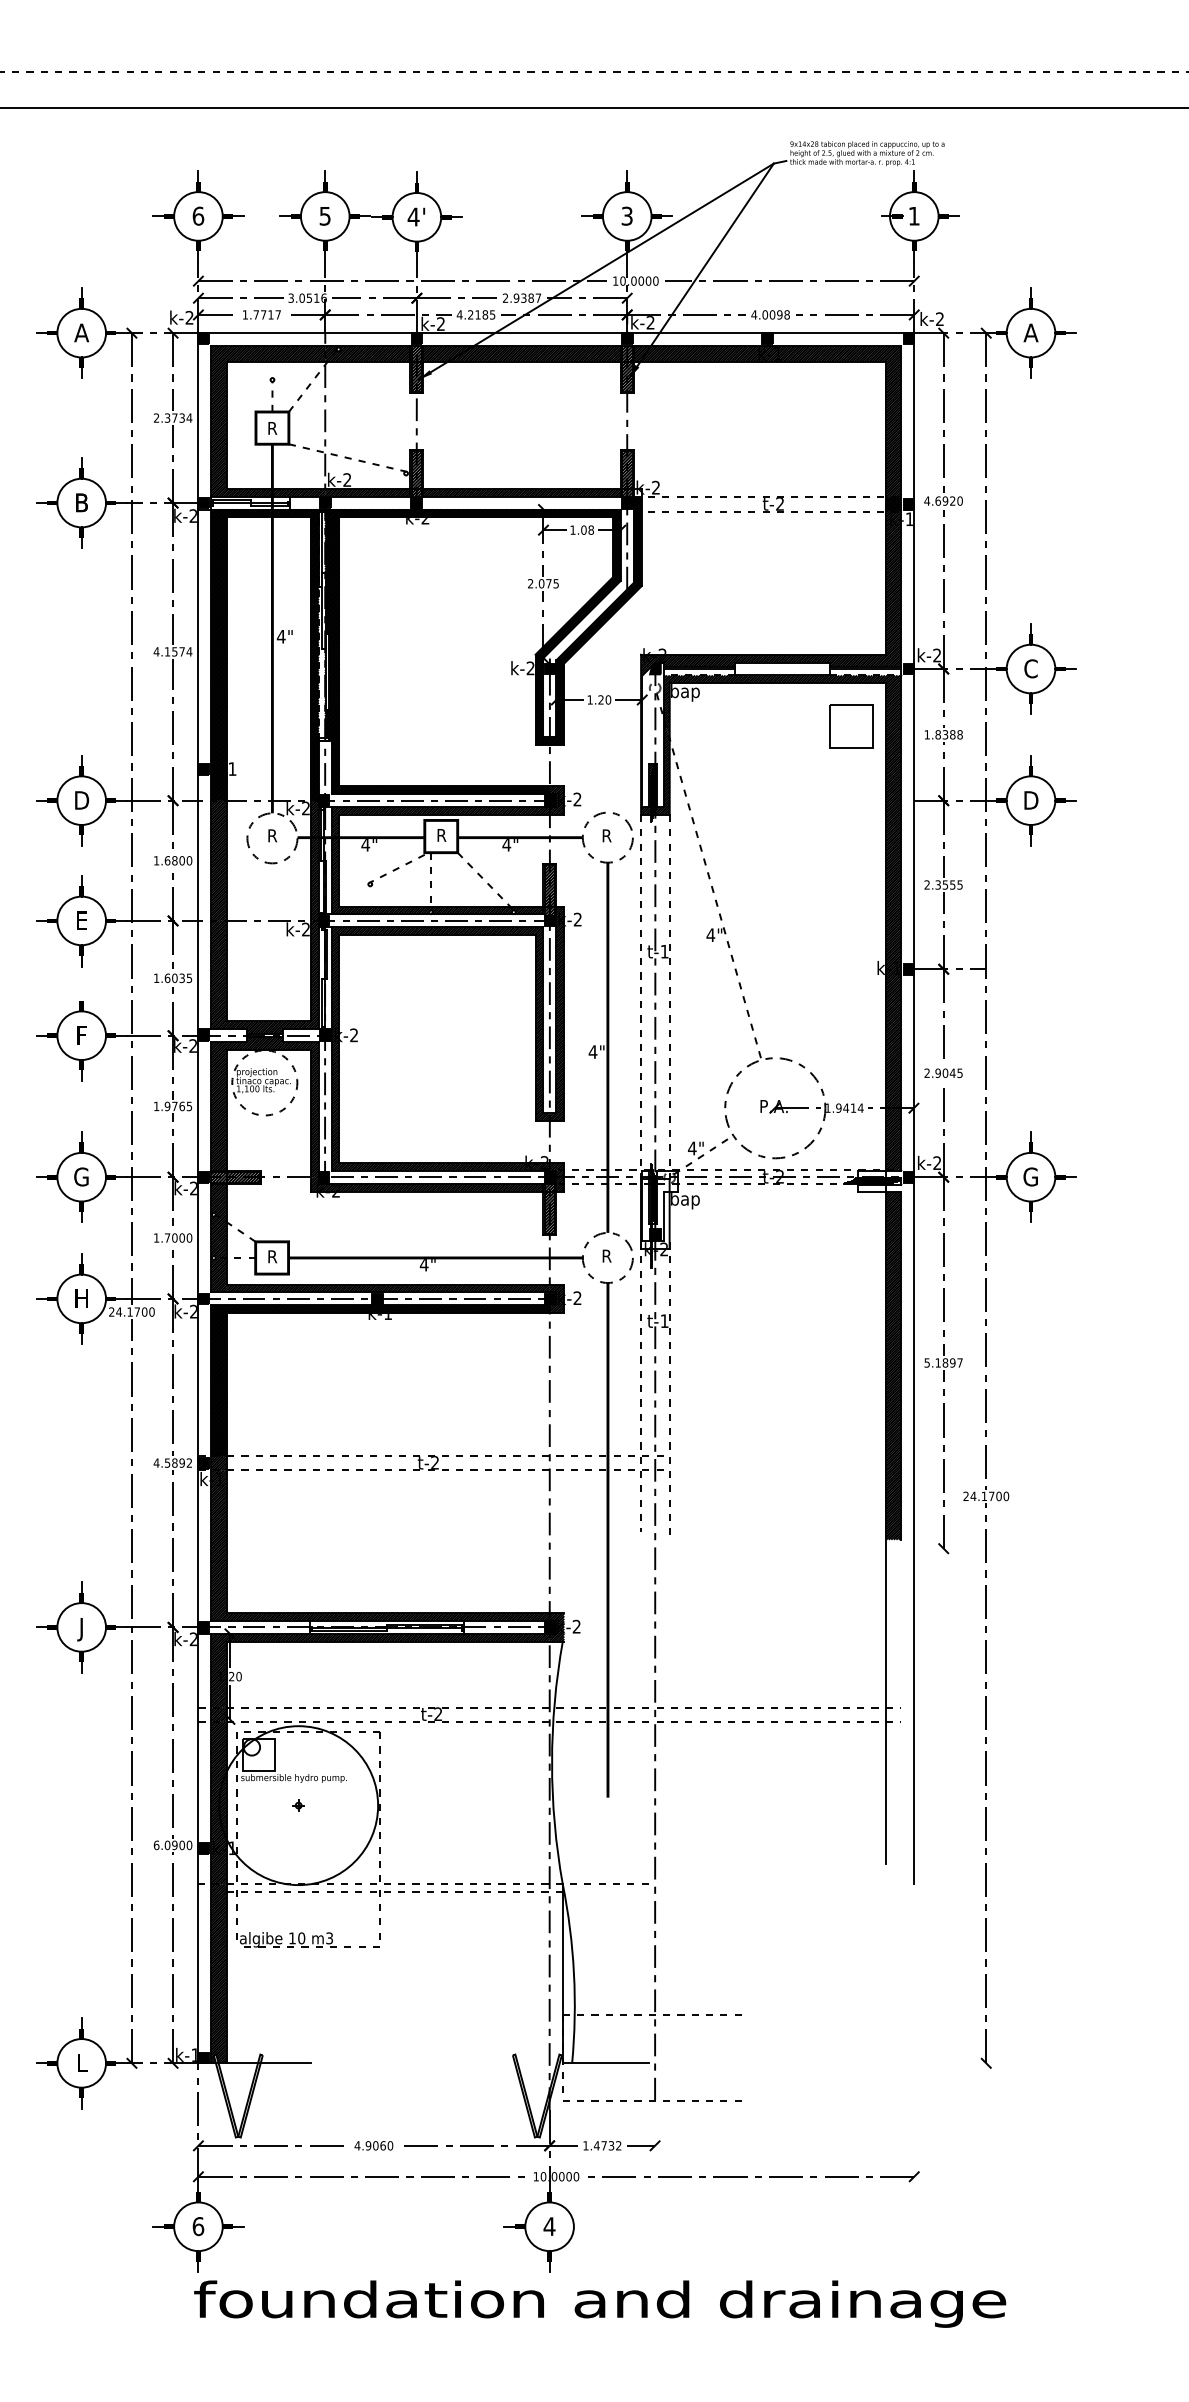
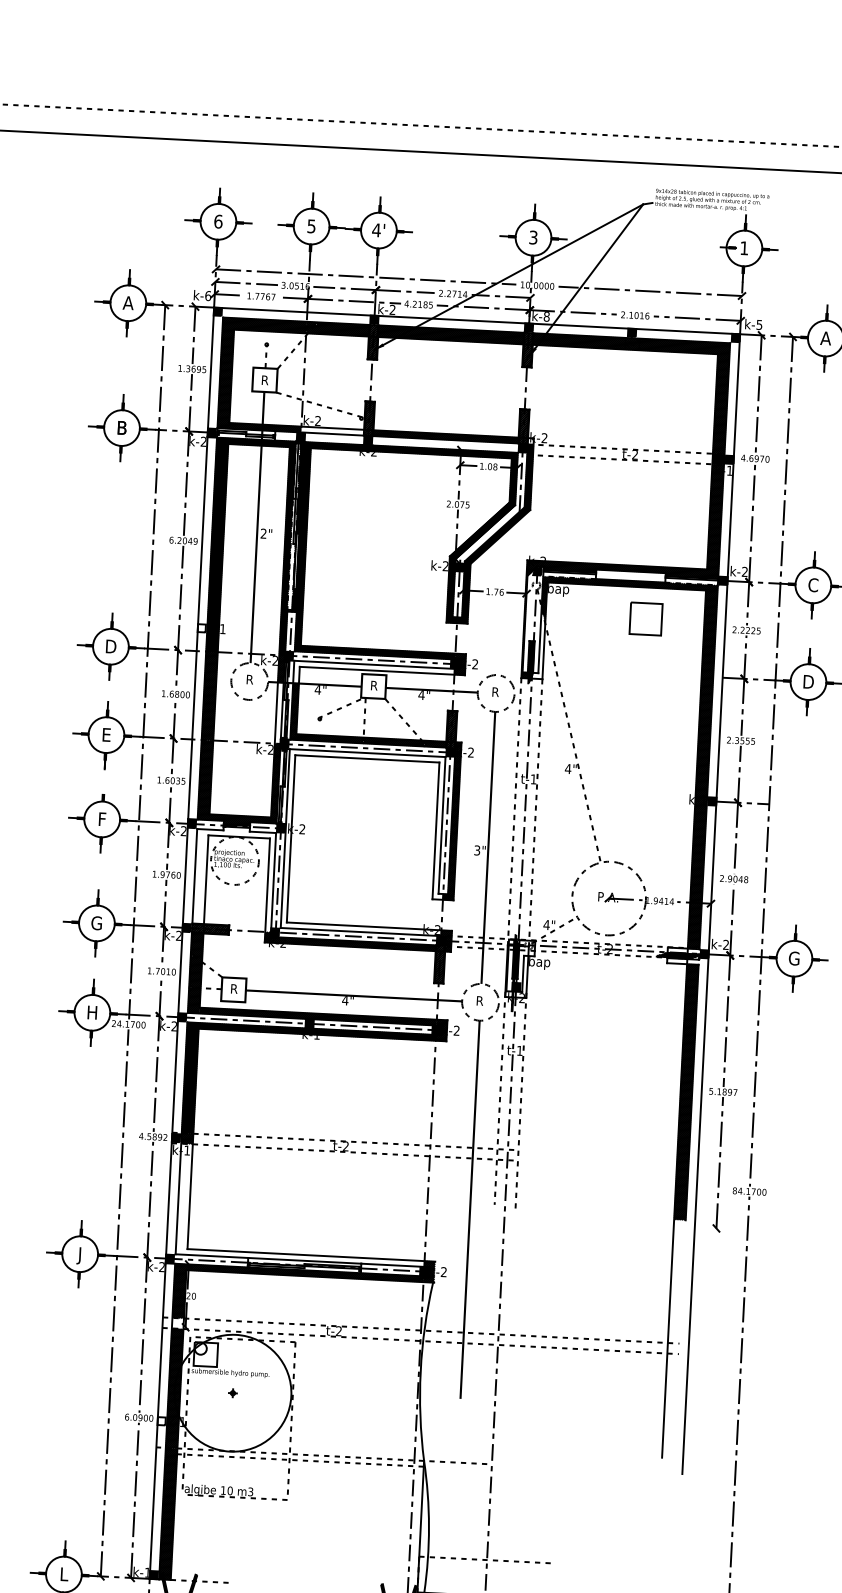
text: (527, 297) -> (457, 293), 2.9387 -> 2.2714
text: (270, 314) -> (267, 296), 1.7717 -> 1.7767
text: (770, 314) -> (635, 315), 4.0098 -> 2.1016
text: (189, 317) -> (208, 295), k-2 -> k-6
text: (939, 319) -> (759, 325), k-2 -> k-5
text: (650, 322) -> (546, 316), k-2 -> k-8
text: (172, 417) -> (191, 368), 2.3734 -> 1.3695
hatch: (367, 492) -> (332, 430), removed
text: (952, 500) -> (761, 458), 4.6920 -> 4.6970
text: (280, 636) -> (263, 533), 4" -> 2"
text: (172, 651) -> (183, 540), 4.1574 -> 6.2049
text: (604, 699) -> (498, 591), 1.20 -> 1.76
part: (851, 726) -> (646, 619), moved
text: (943, 734) -> (746, 630), 1.8388 -> 2.2225
hatch: (662, 766) -> (538, 643), removed
fill: (203, 769) -> (201, 628), removed
hatch: (440, 822) -> (373, 676), removed
hatch: (314, 878) -> (279, 712), removed
hatch: (440, 1048) -> (365, 842), removed
text: (592, 1052) -> (476, 850), 4" -> 3"
text: (959, 1072) -> (745, 879), 2.9045 -> 2.9048
text: (189, 1106) -> (178, 875), 1.9765 -> 1.9760
hatch: (264, 1107) -> (233, 879), removed
text: (181, 1237) -> (168, 971), 1.7000 -> 1.7010
text: (965, 1496) -> (734, 1190), 24.1700 -> 84.1700
hatch: (380, 1545) -> (302, 1205), removed
hatch: (219, 1714) -> (178, 1323), removed
fill: (203, 1848) -> (161, 1421), removed
line: (268, 2063) -> (201, 1581), solid -> dashed

